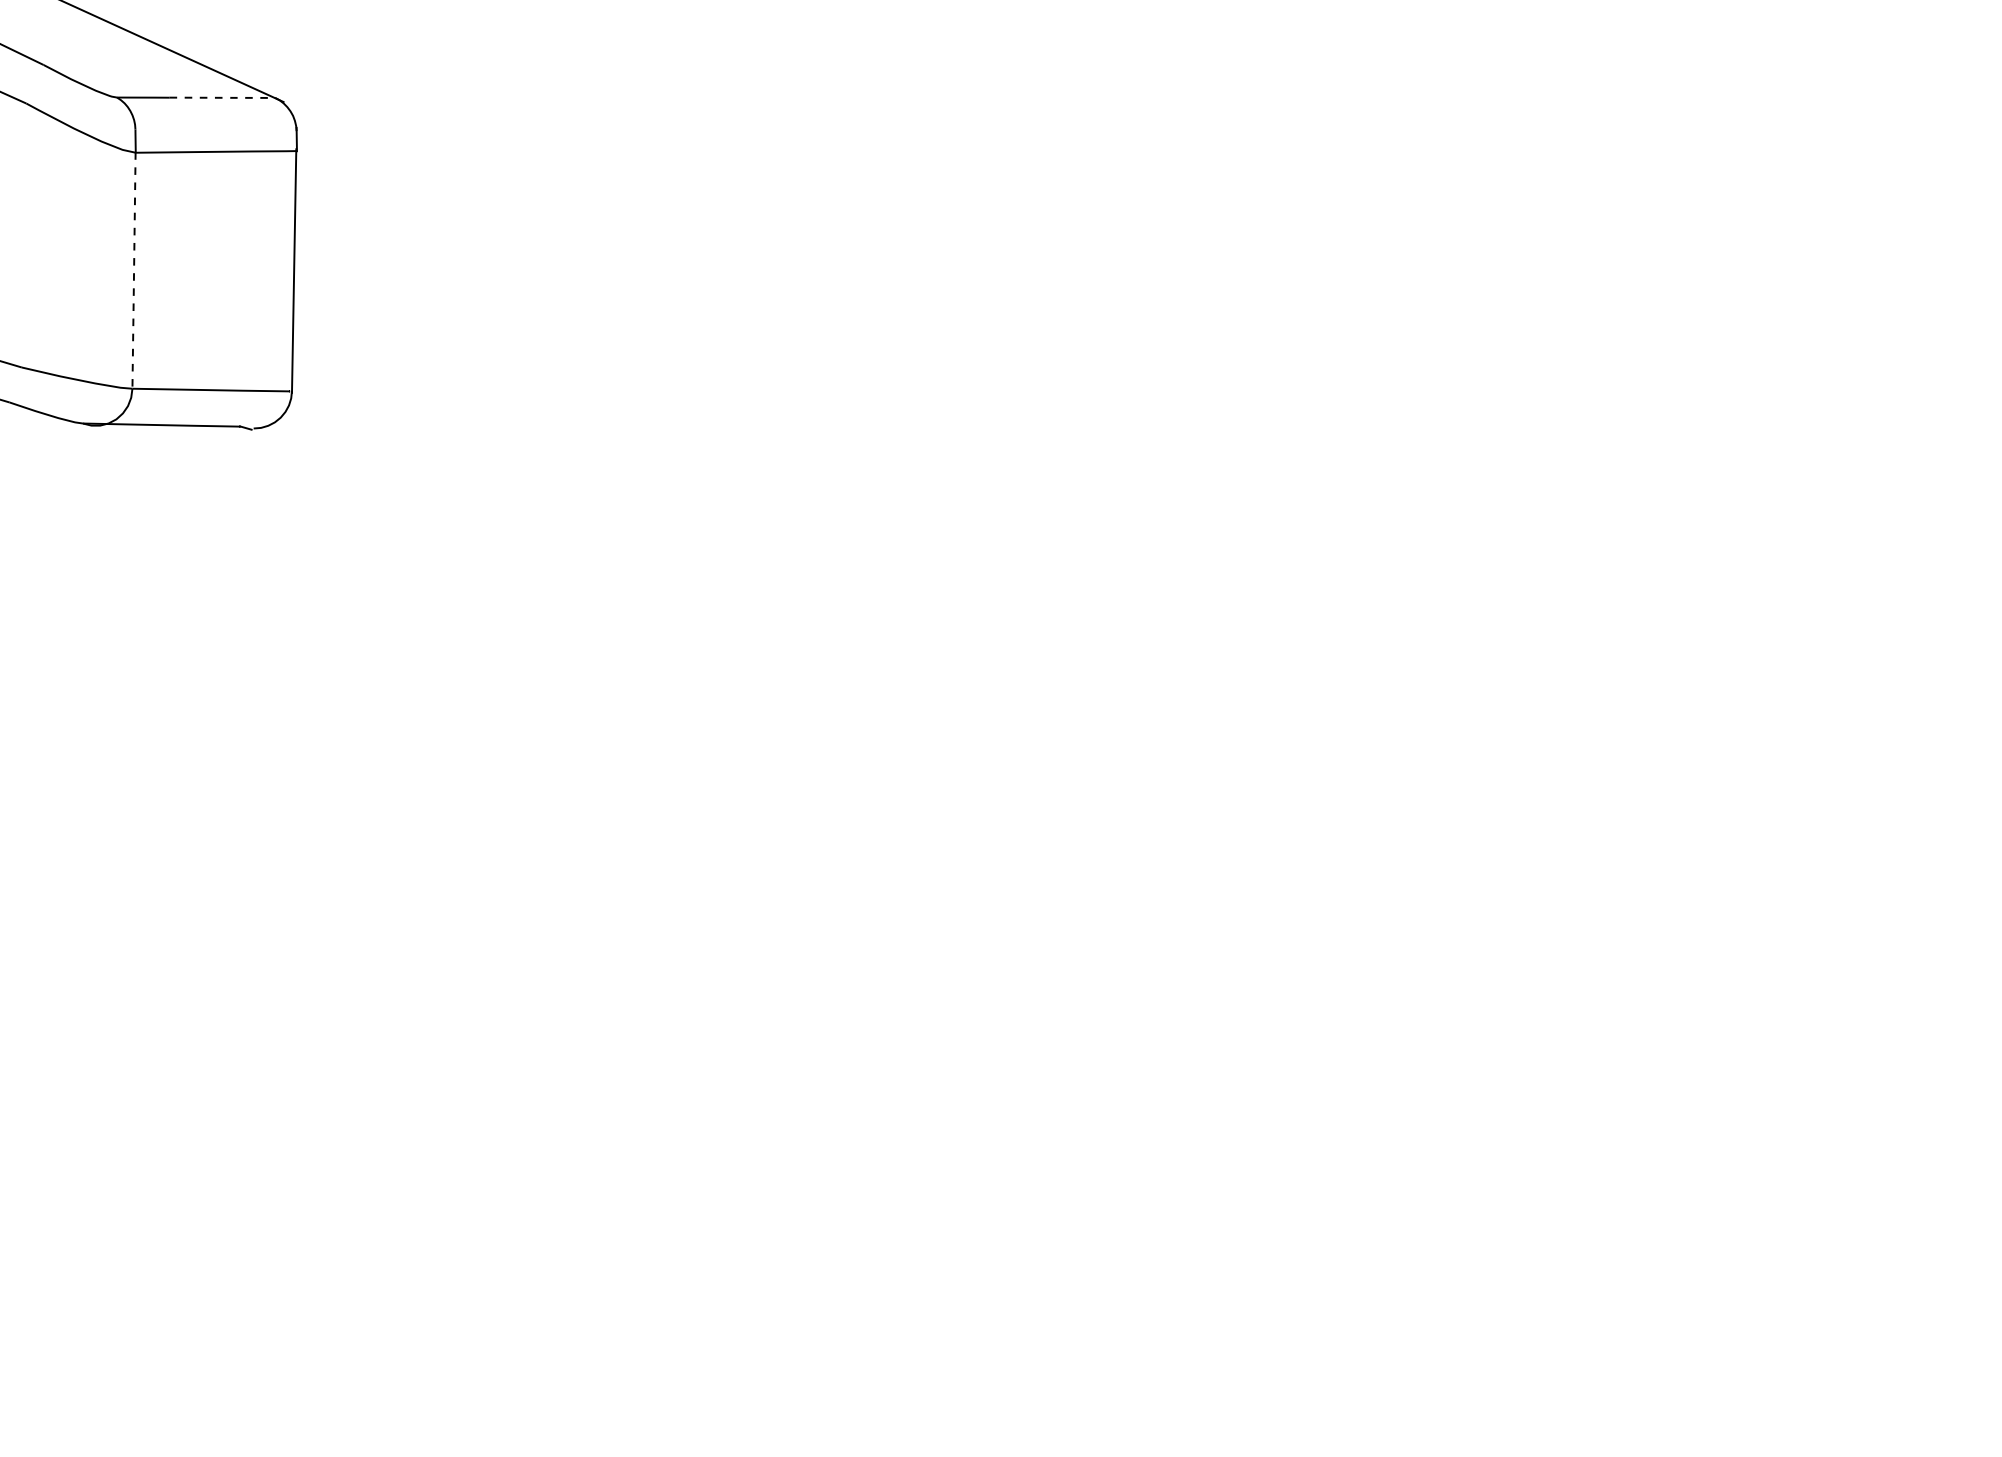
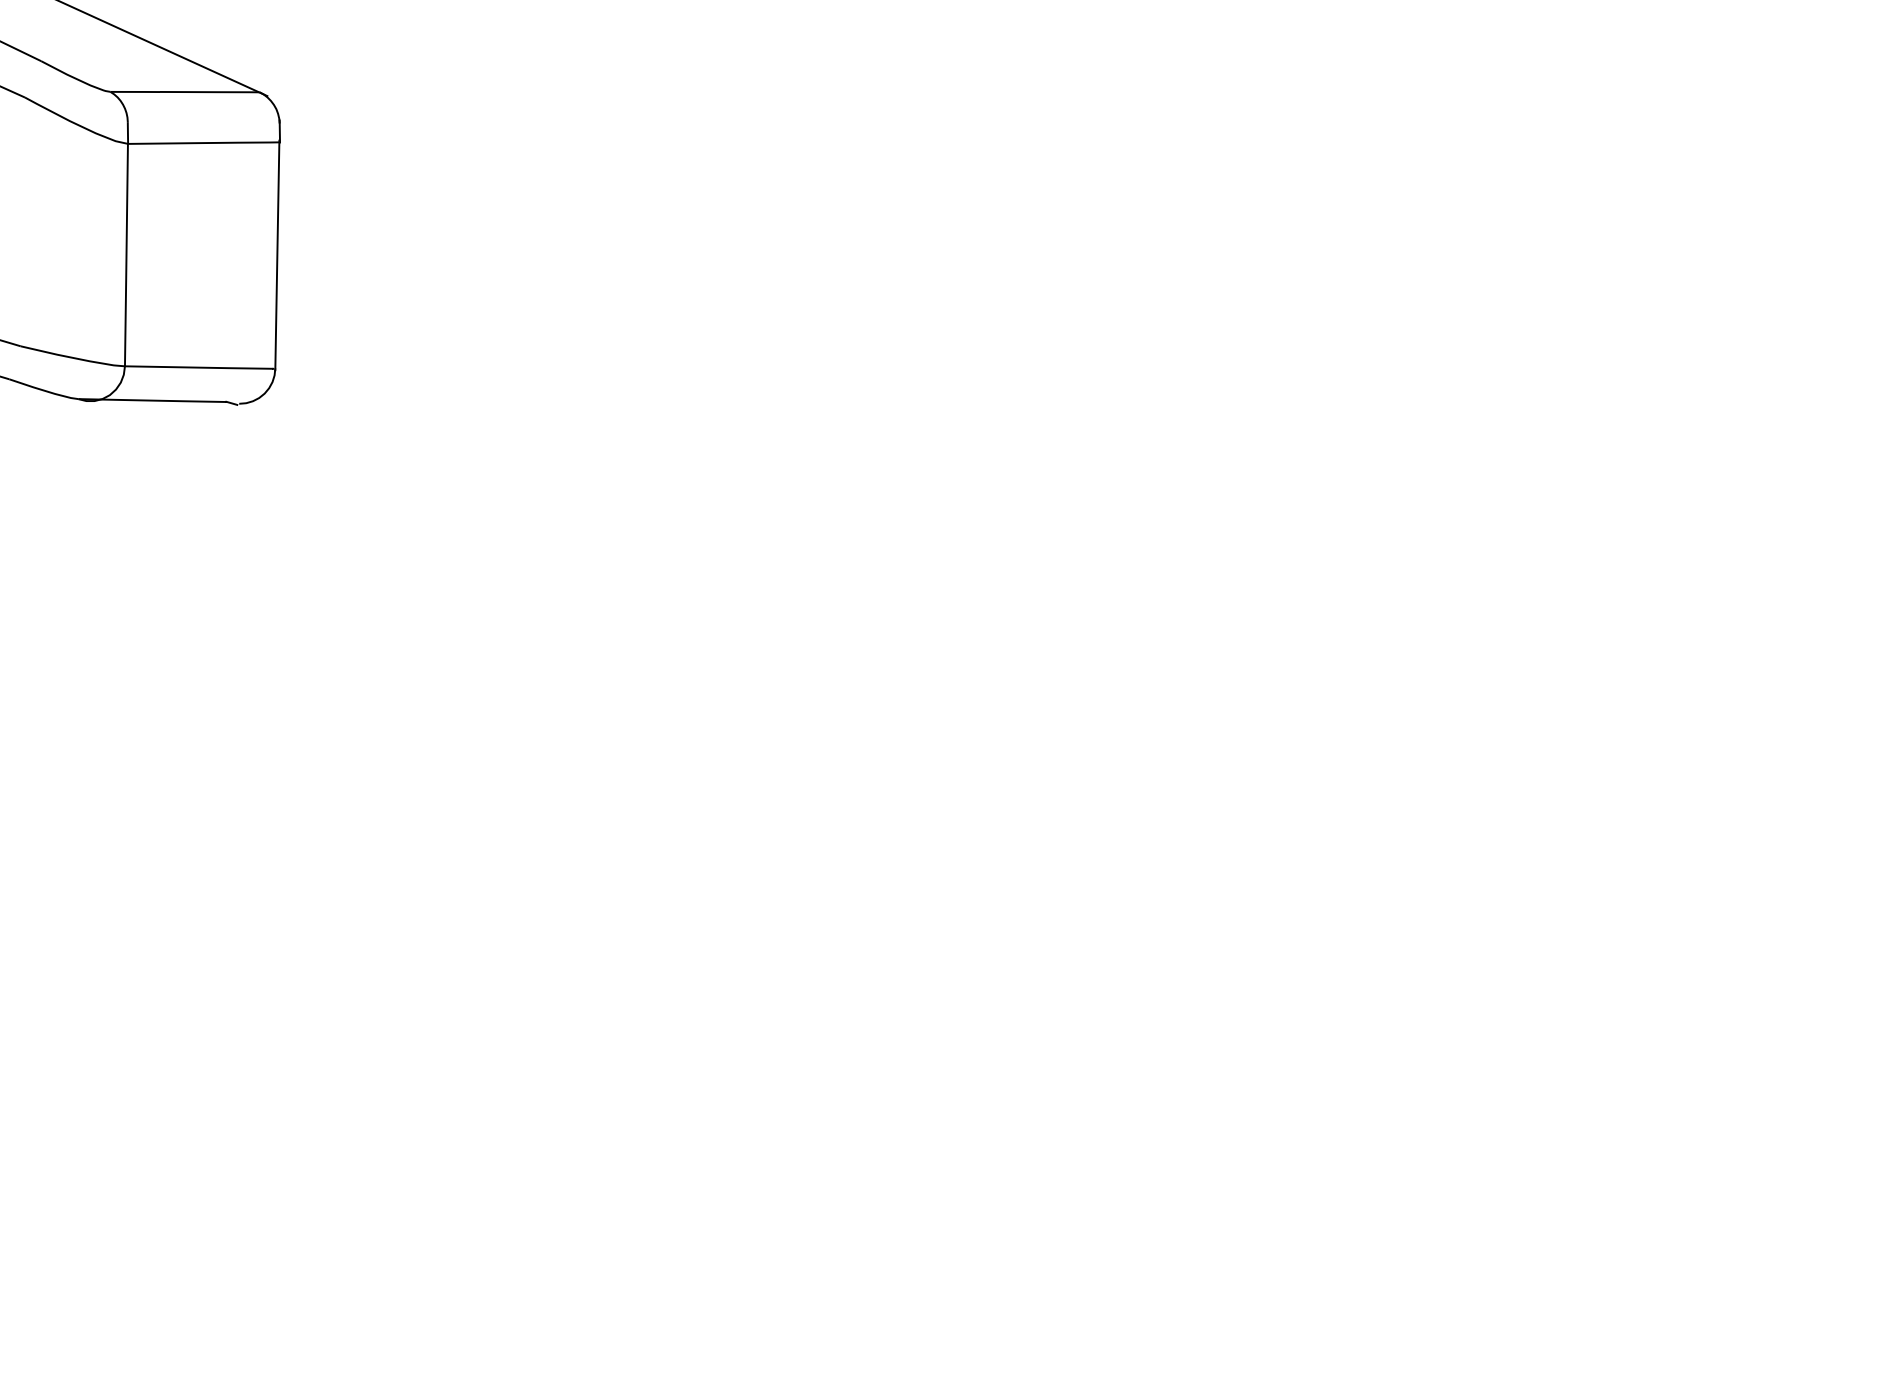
line: (223, 97) -> (210, 91), dashed -> solid
line: (134, 271) -> (126, 255), dashed -> solid

